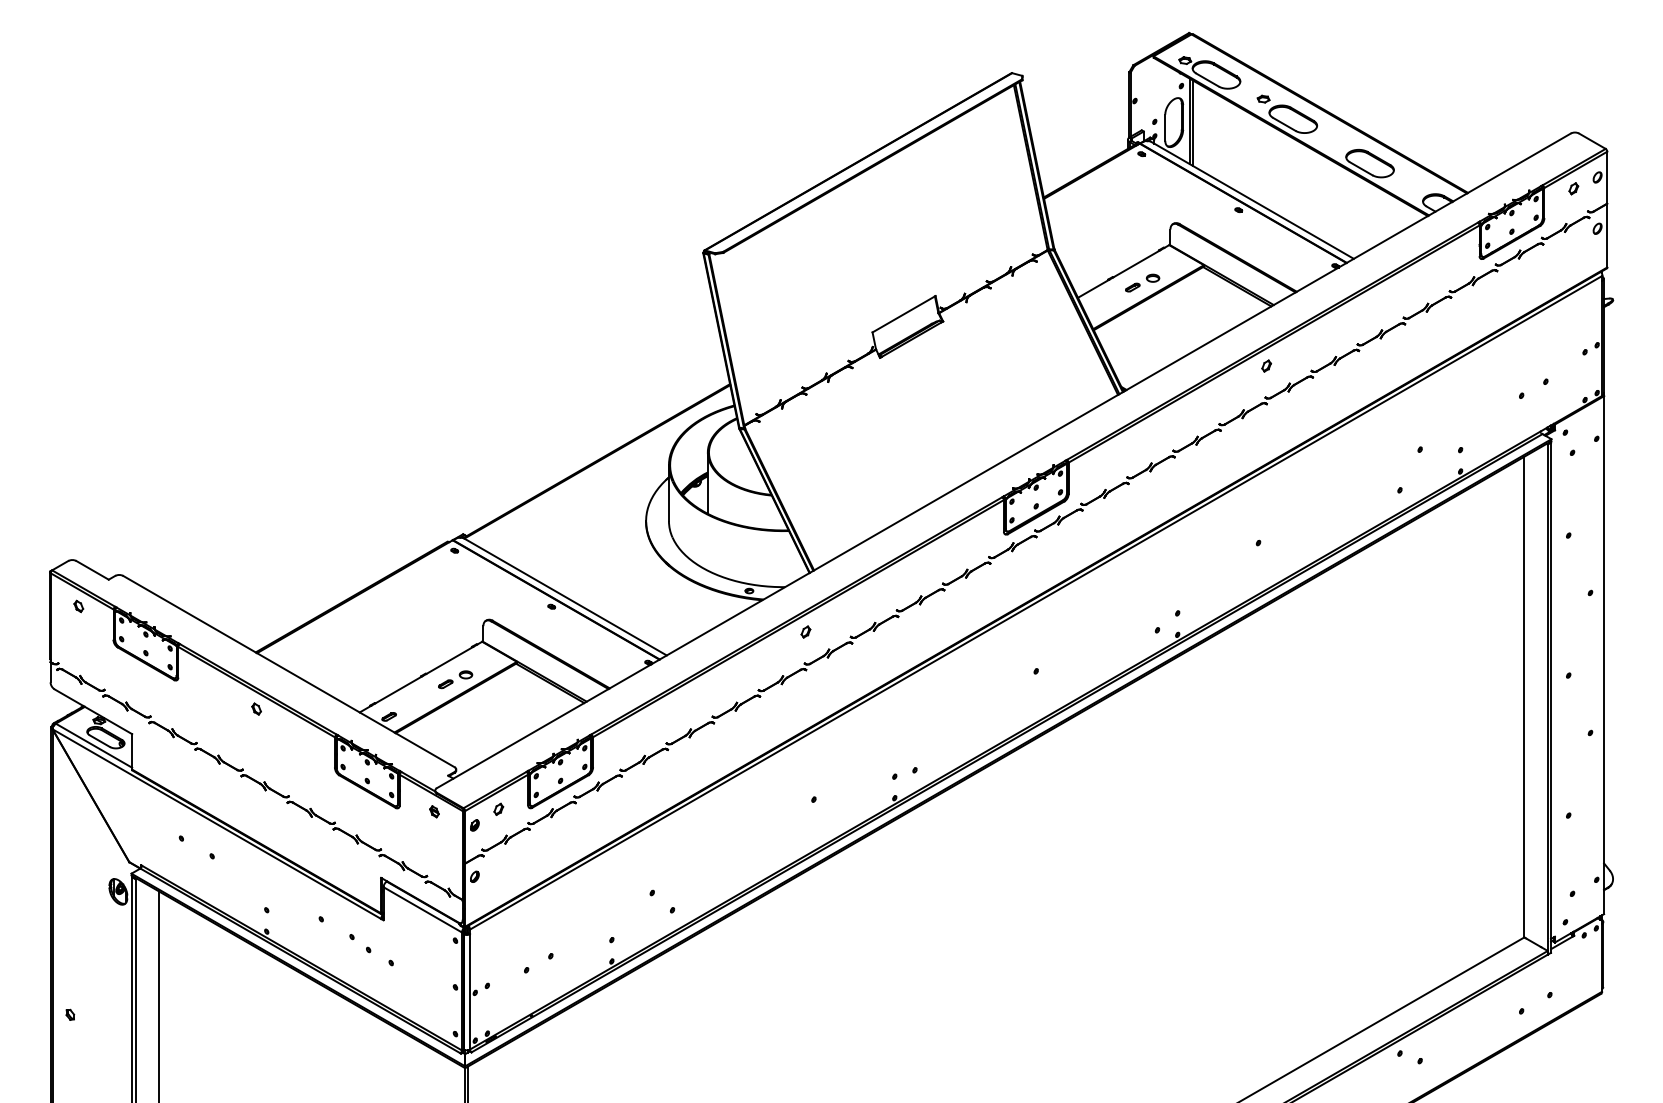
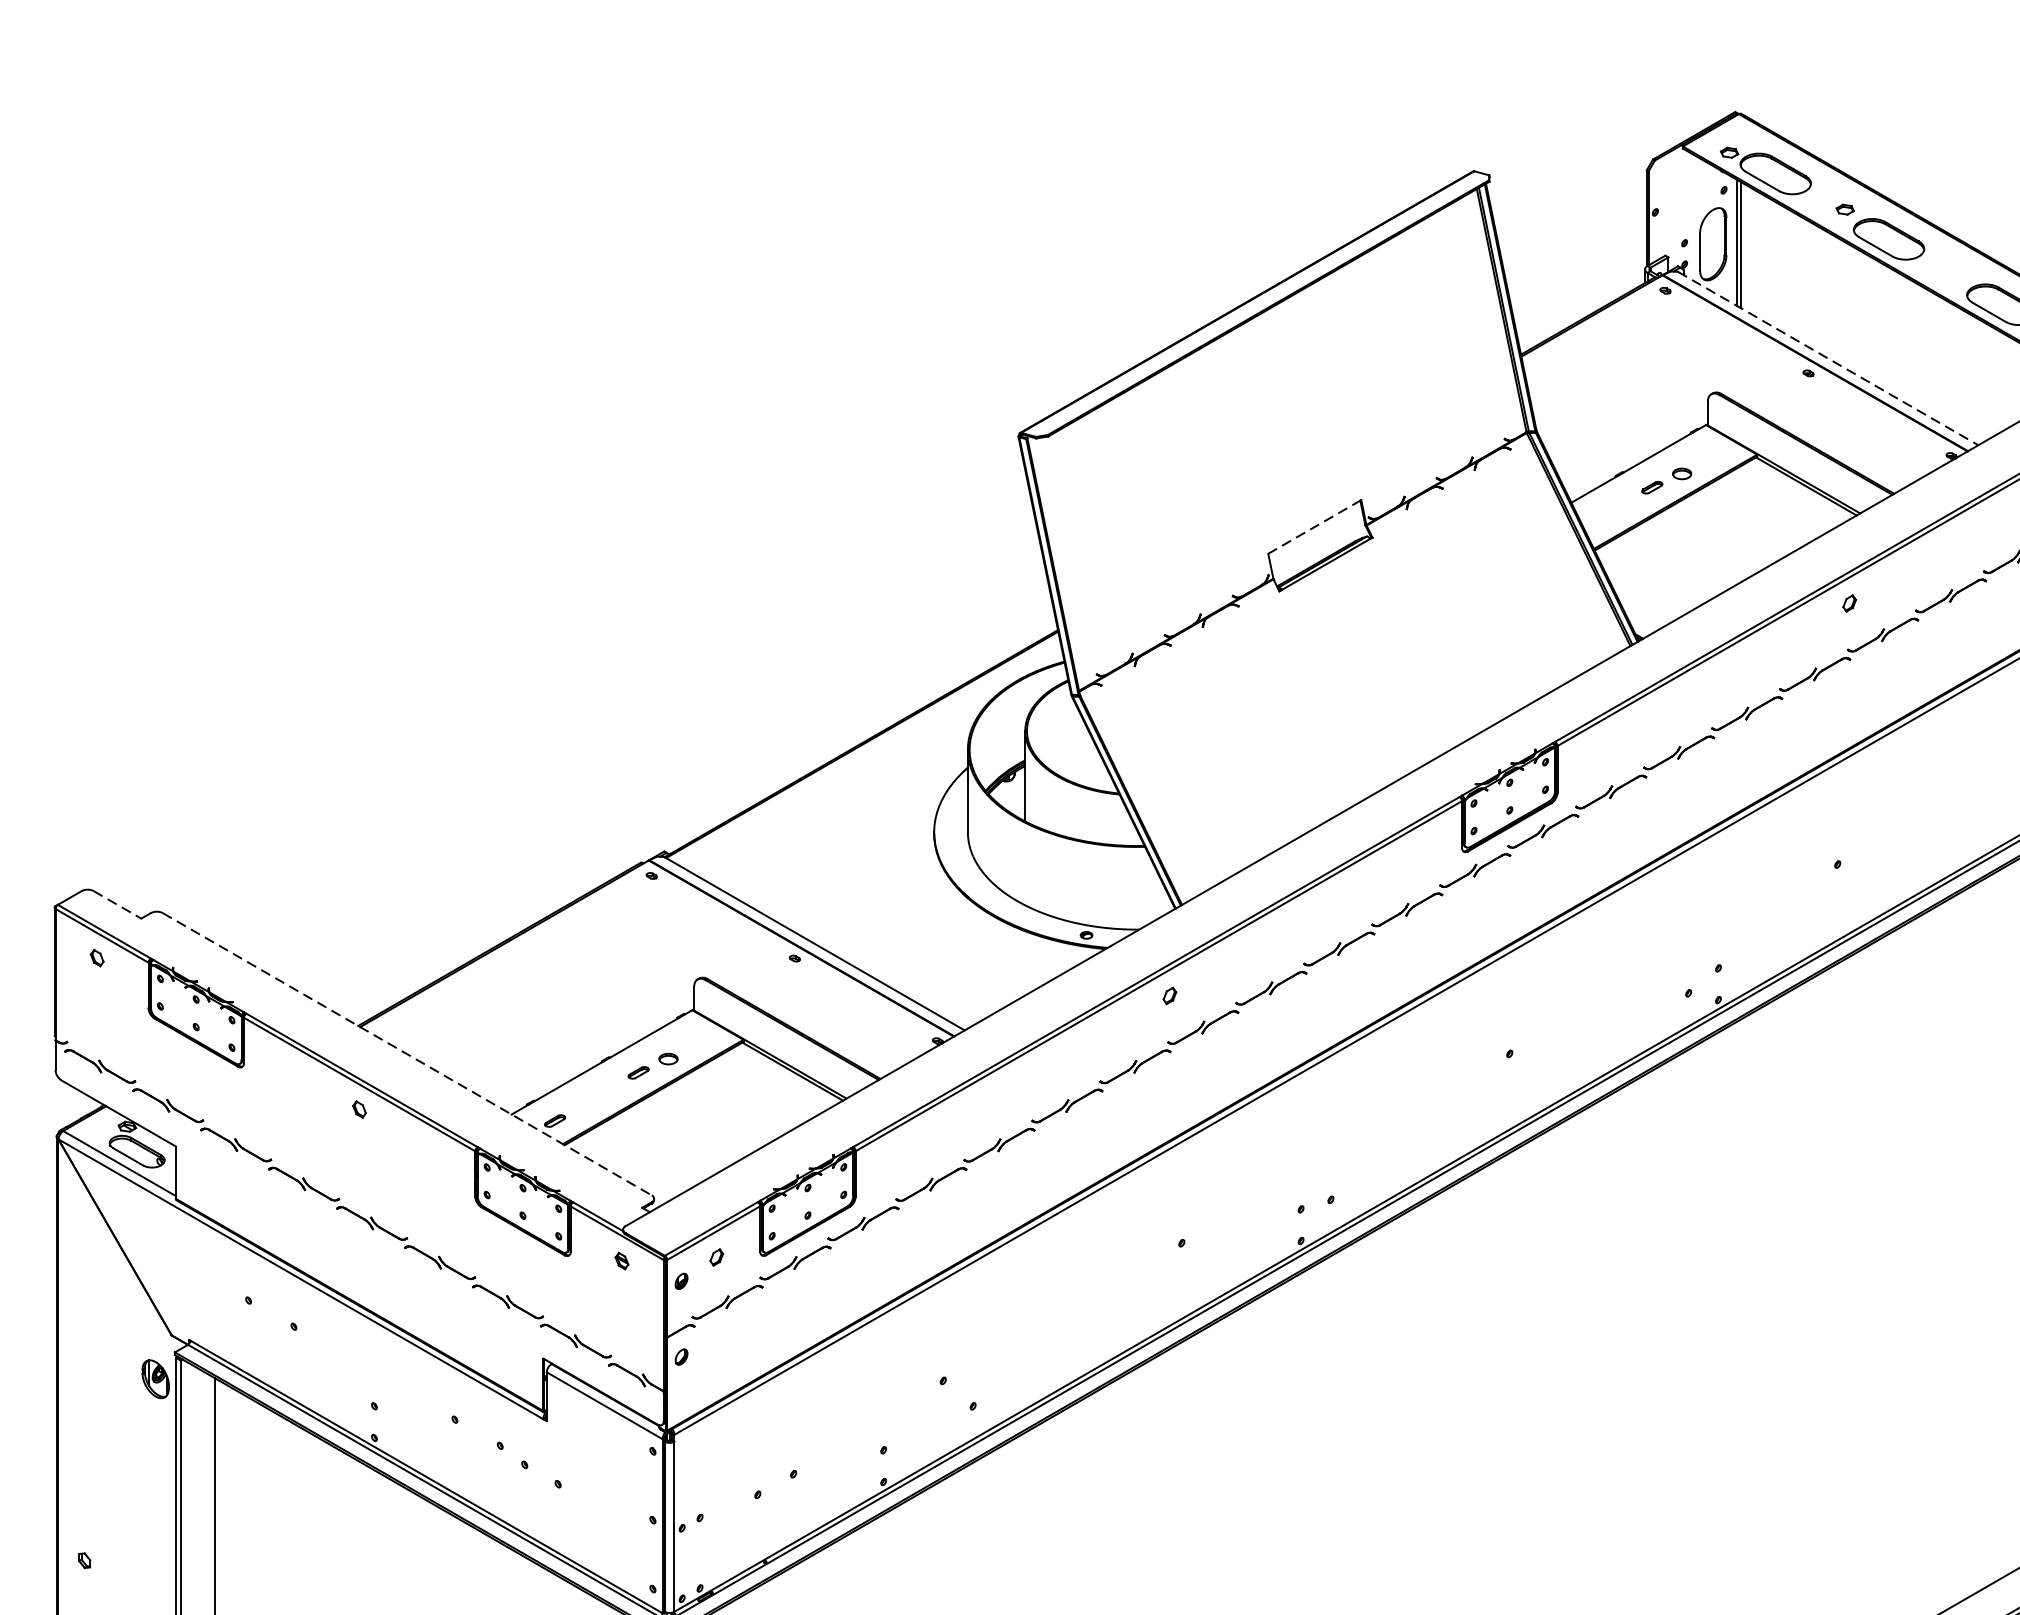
line: (1252, 200) -> (1828, 359), solid -> dashed
line: (903, 314) -> (1313, 527), solid -> dashed
line: (92, 570) -> (117, 905), solid -> dashed
line: (289, 671) -> (408, 1054), solid -> dashed

